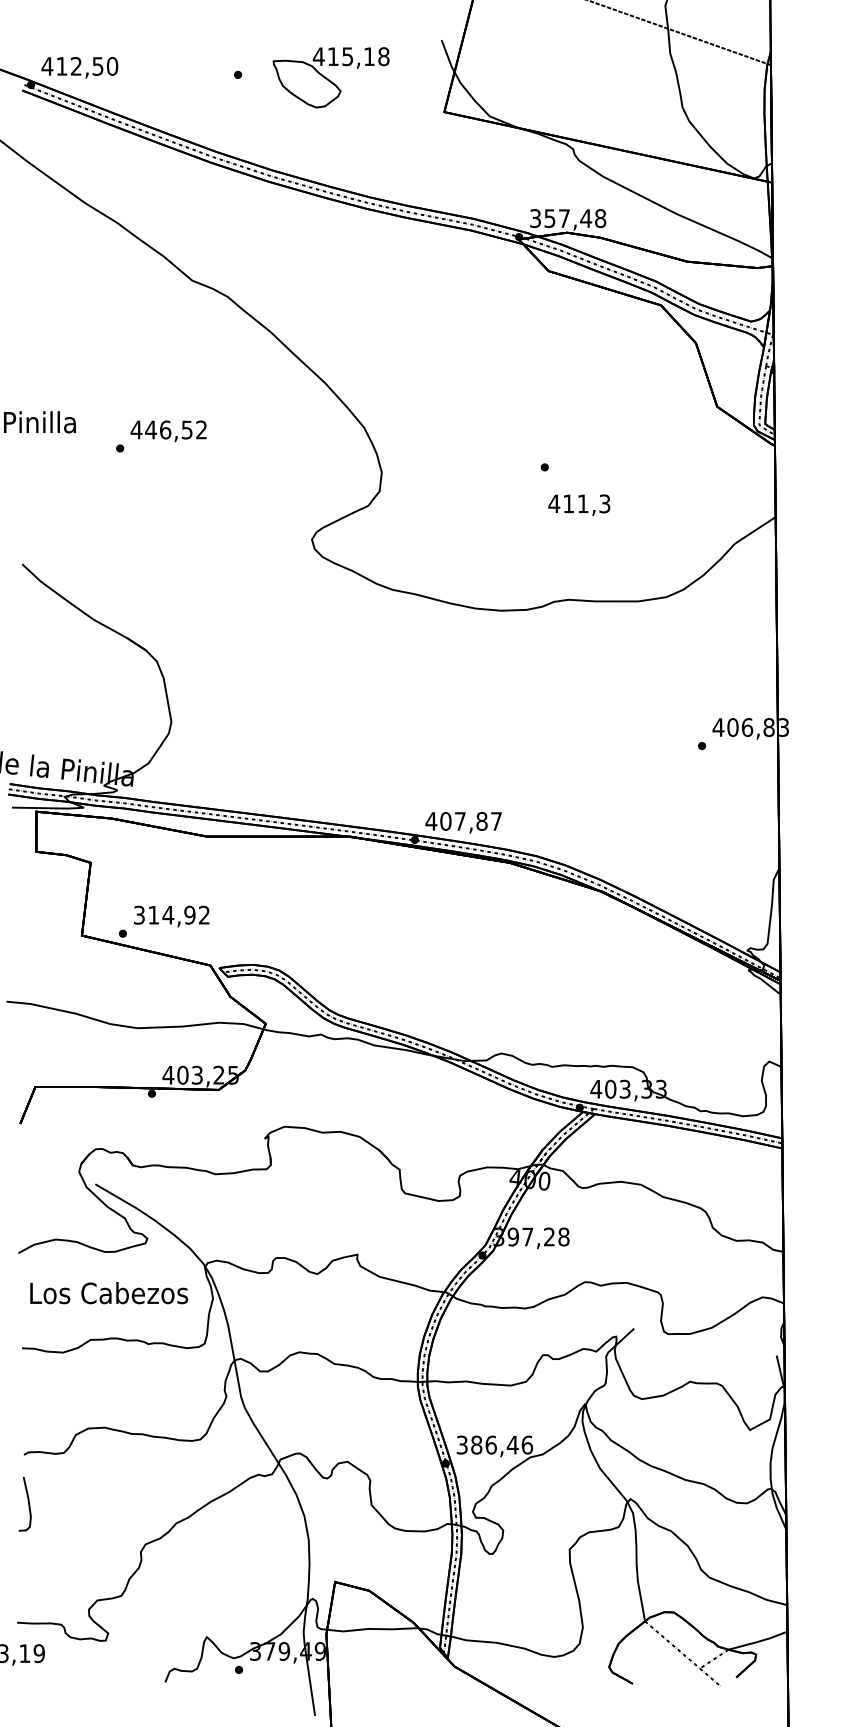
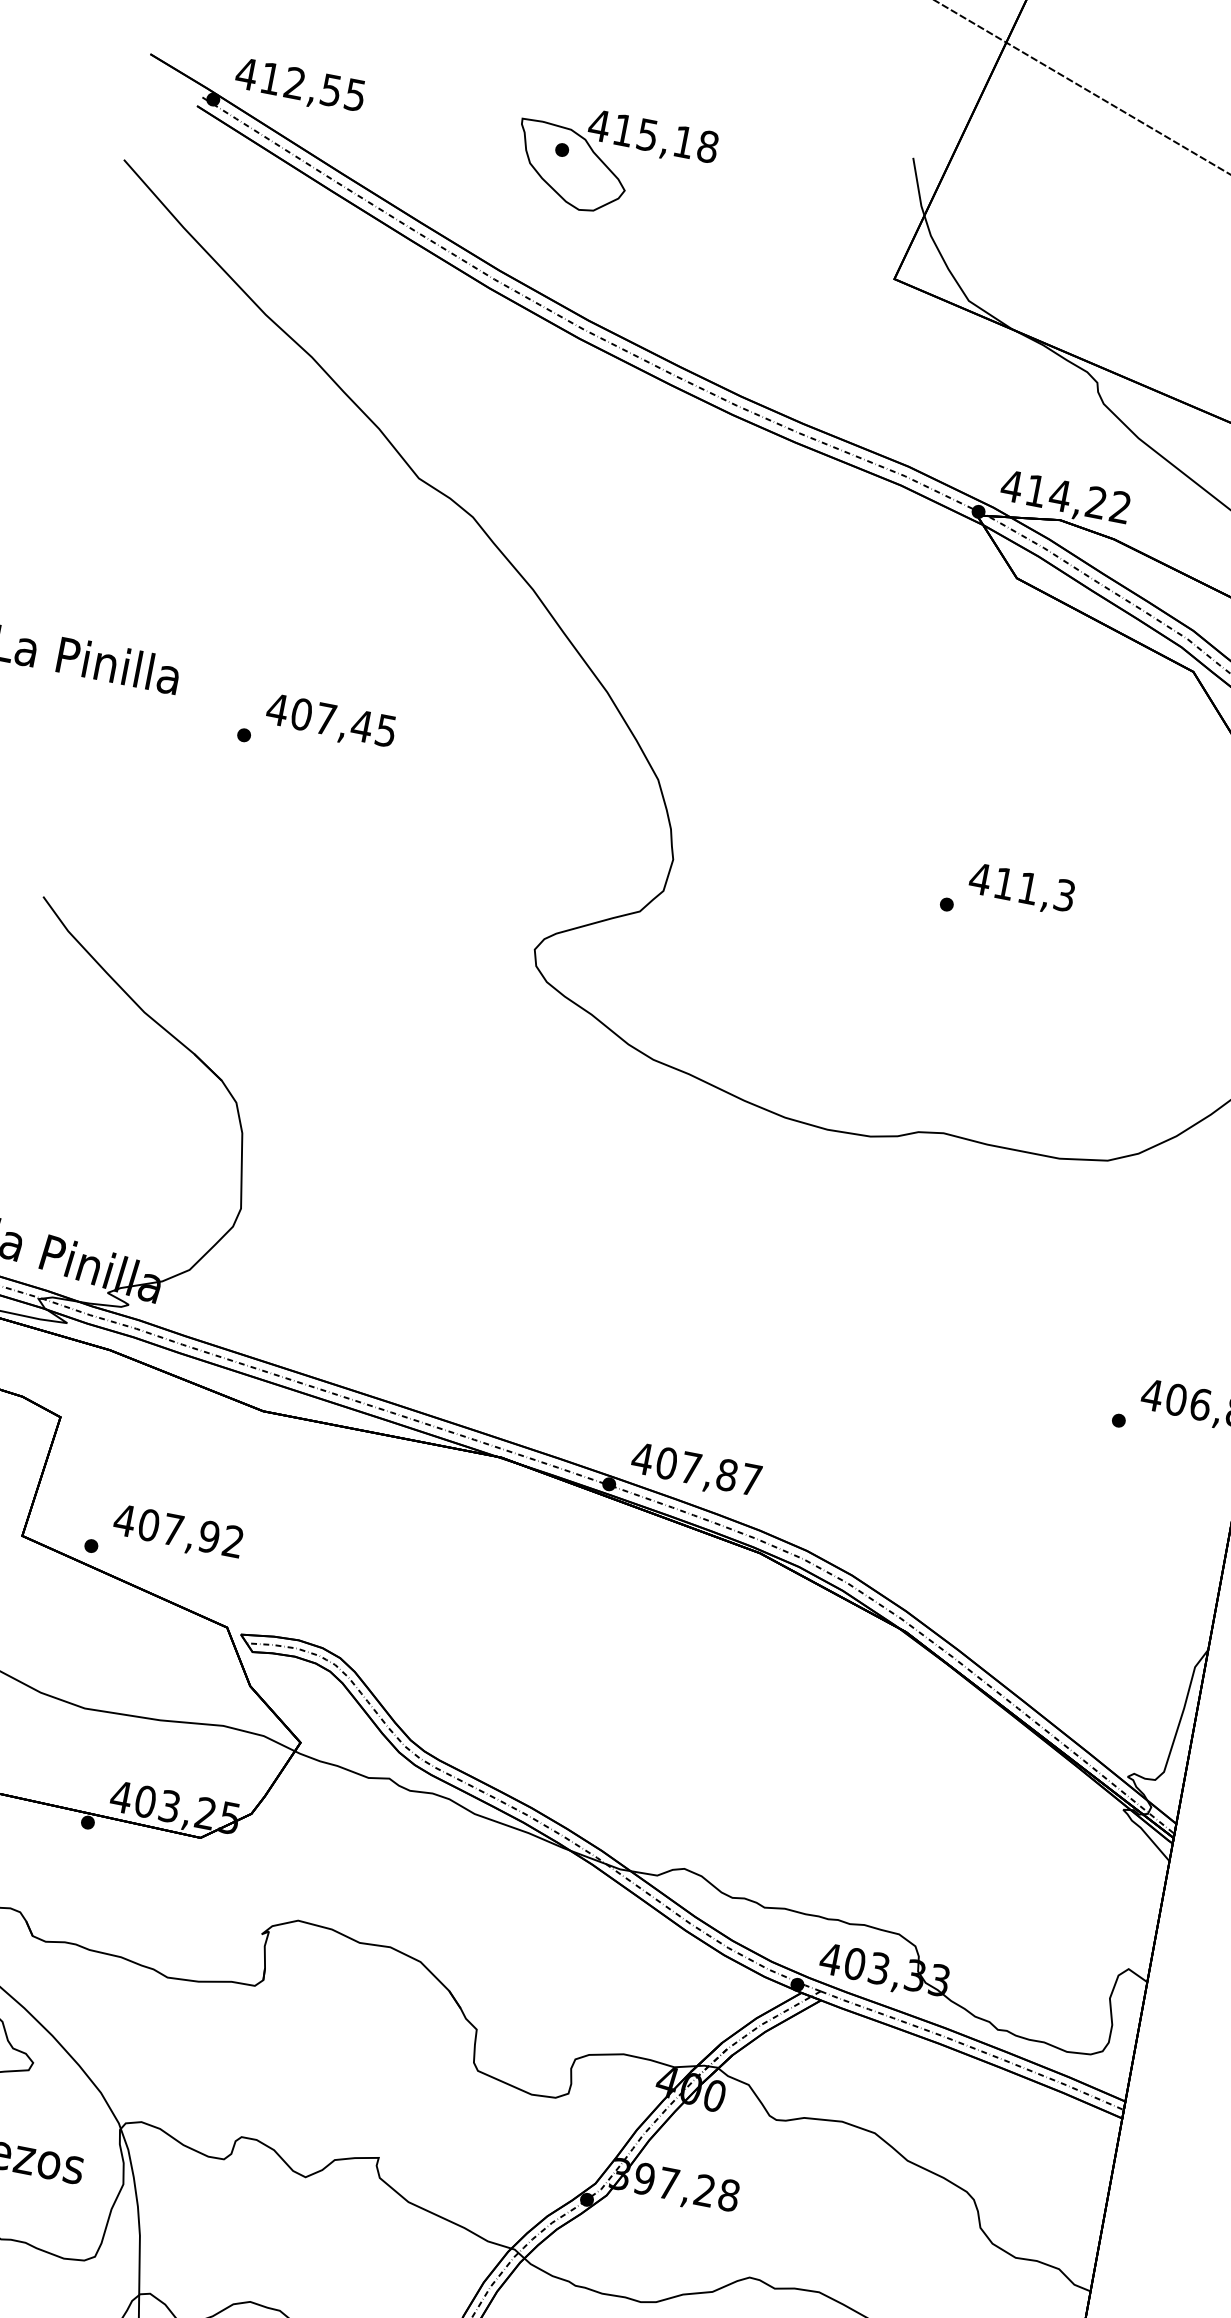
text: (112, 66) -> (355, 95), 412,50 -> 412,55
part: (330, 77) -> (612, 164), moved
text: (567, 218) -> (1065, 496), 357,48 -> 414,22
text: (175, 429) -> (342, 721), 446,52 -> 407,45
text: (579, 504) -> (1022, 888), moved
text: (153, 914) -> (148, 1523), 314,92 -> 407,92

